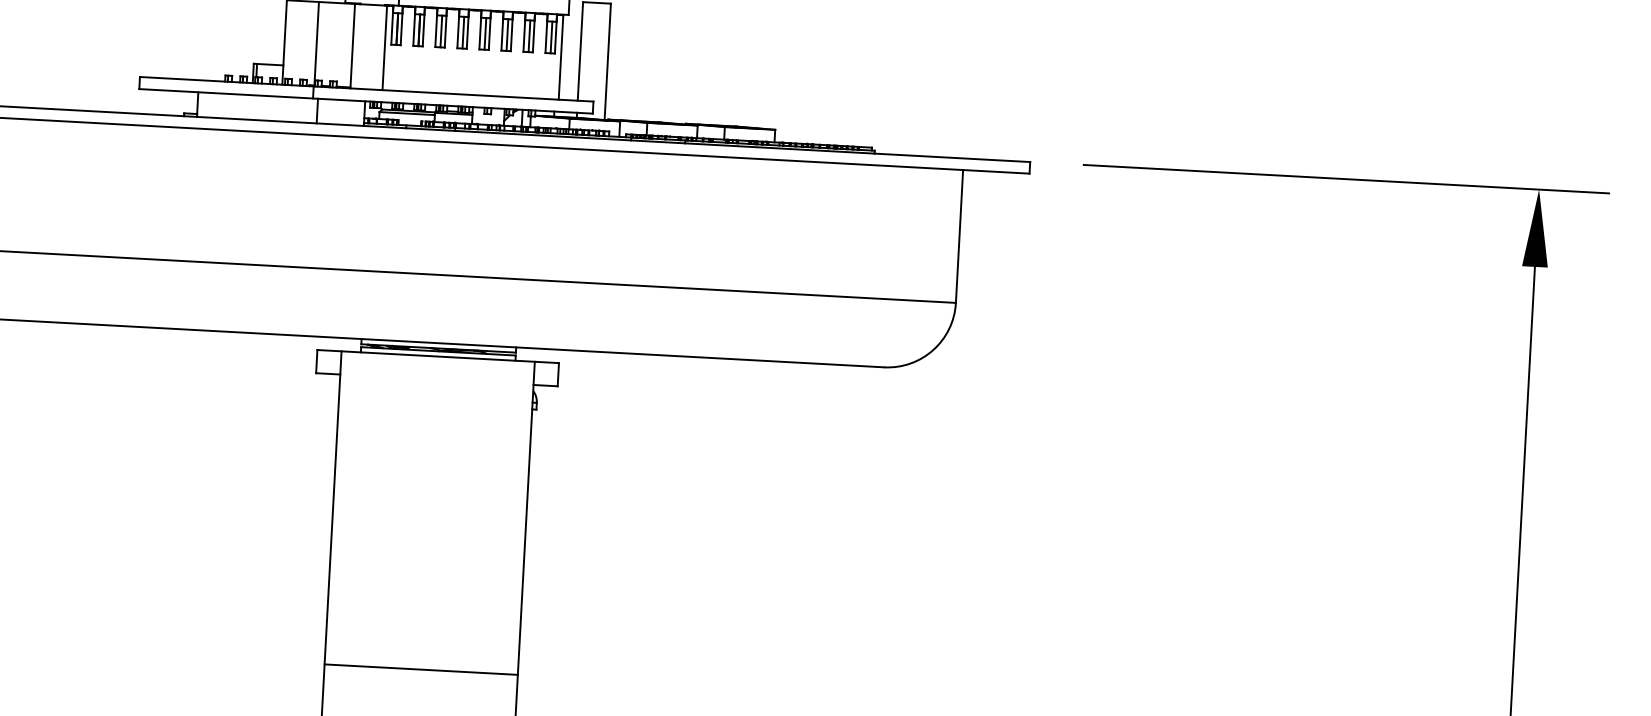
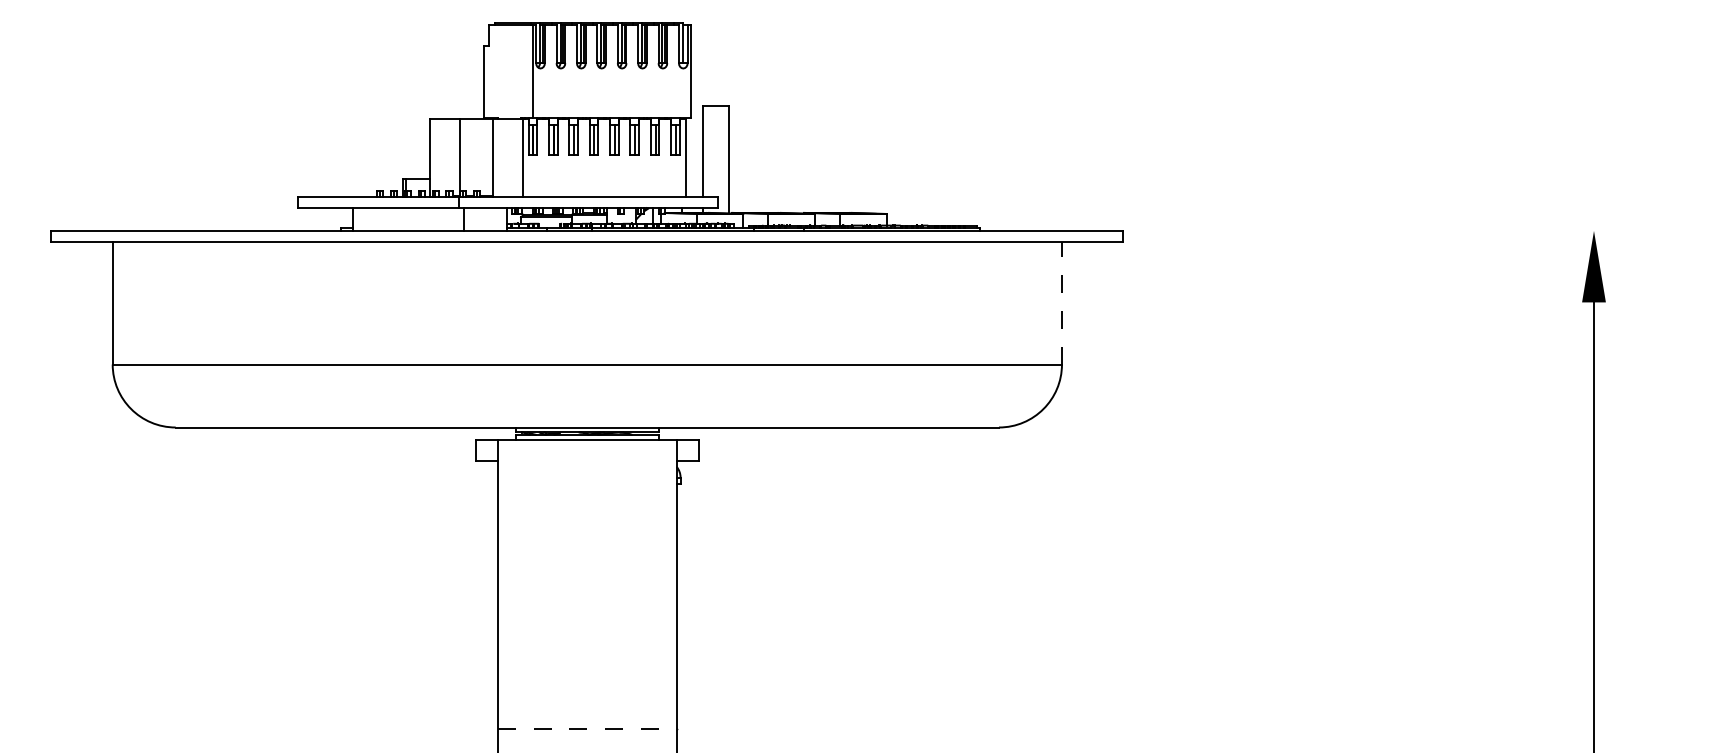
line: (1346, 178) -> (1415, 230), removed
line: (959, 235) -> (1061, 302), solid -> dashed
line: (421, 669) -> (587, 729), solid -> dashed

